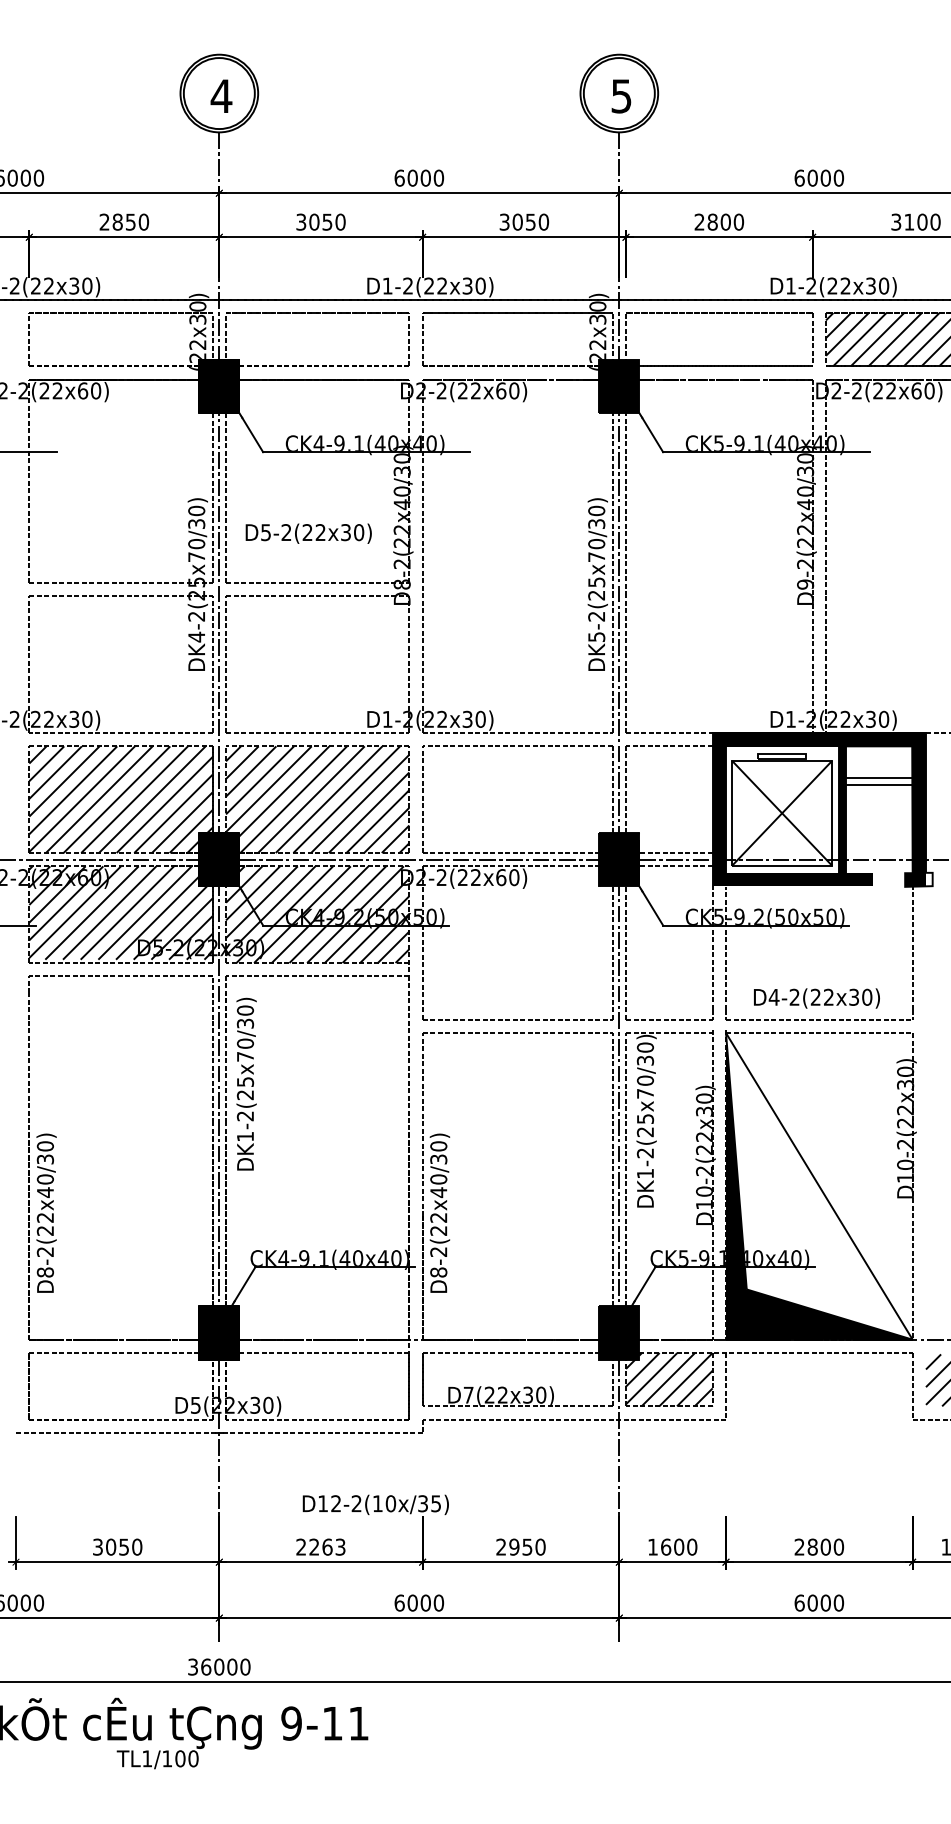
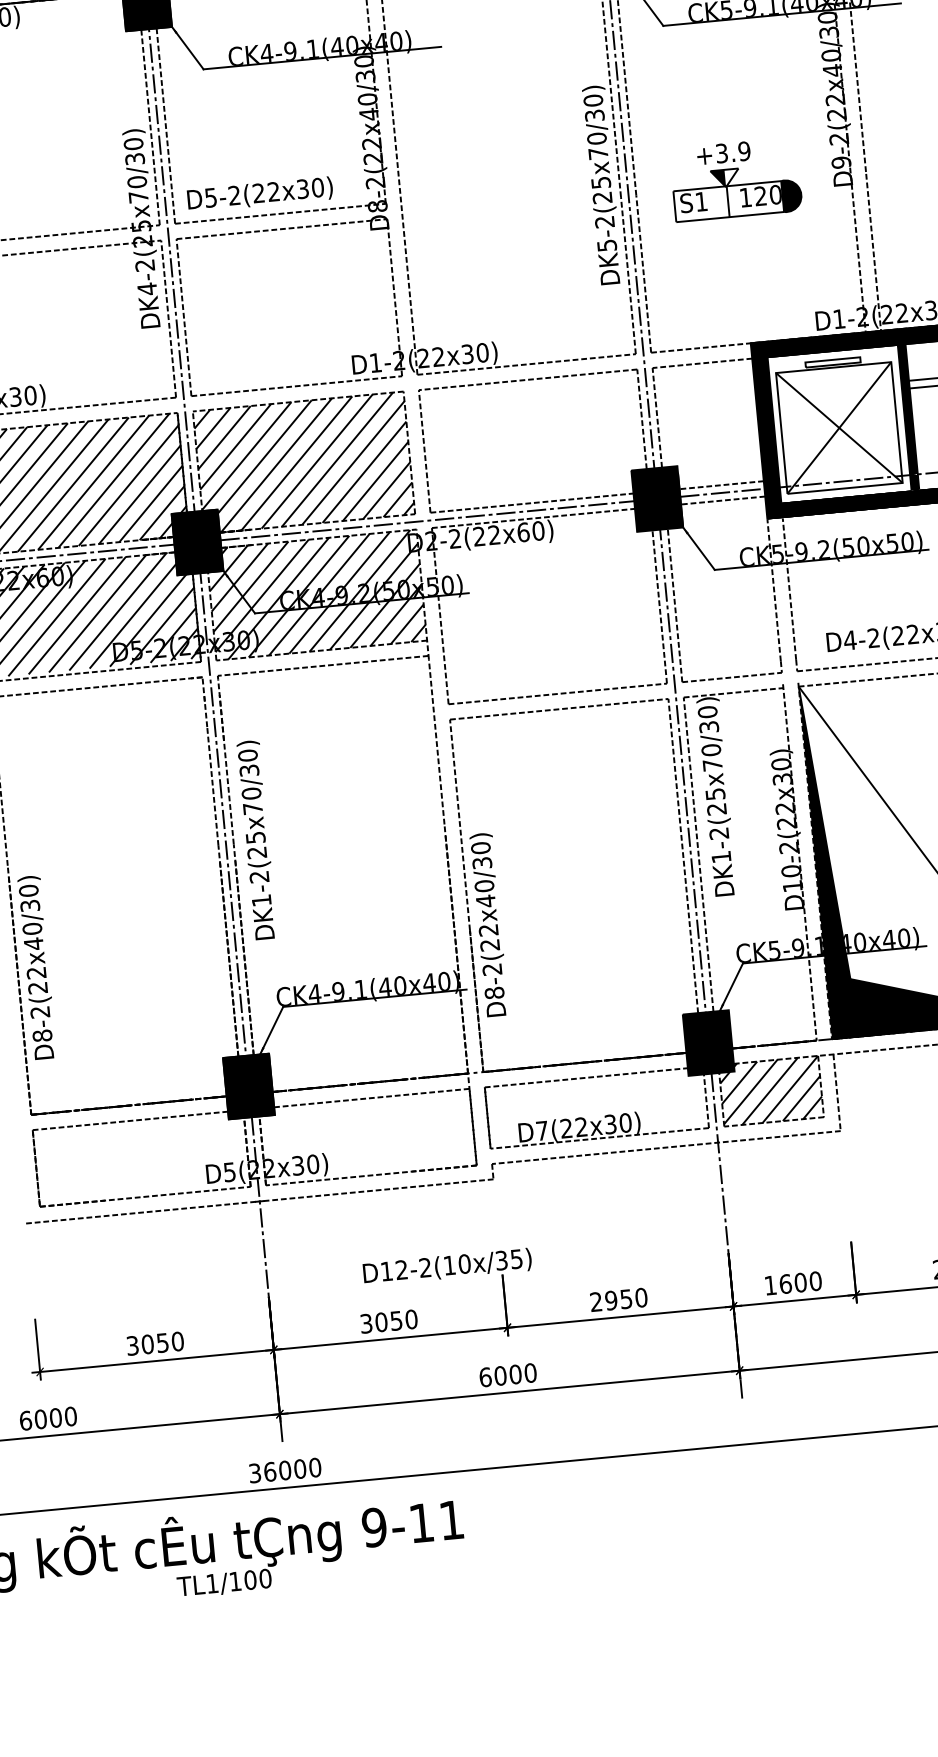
text: (308, 533) -> (259, 194), moved
part: (713, 590) -> (736, 179), added
text: (246, 1083) -> (257, 839), moved
text: (320, 1546) -> (388, 1320), 2263 -> 3050

